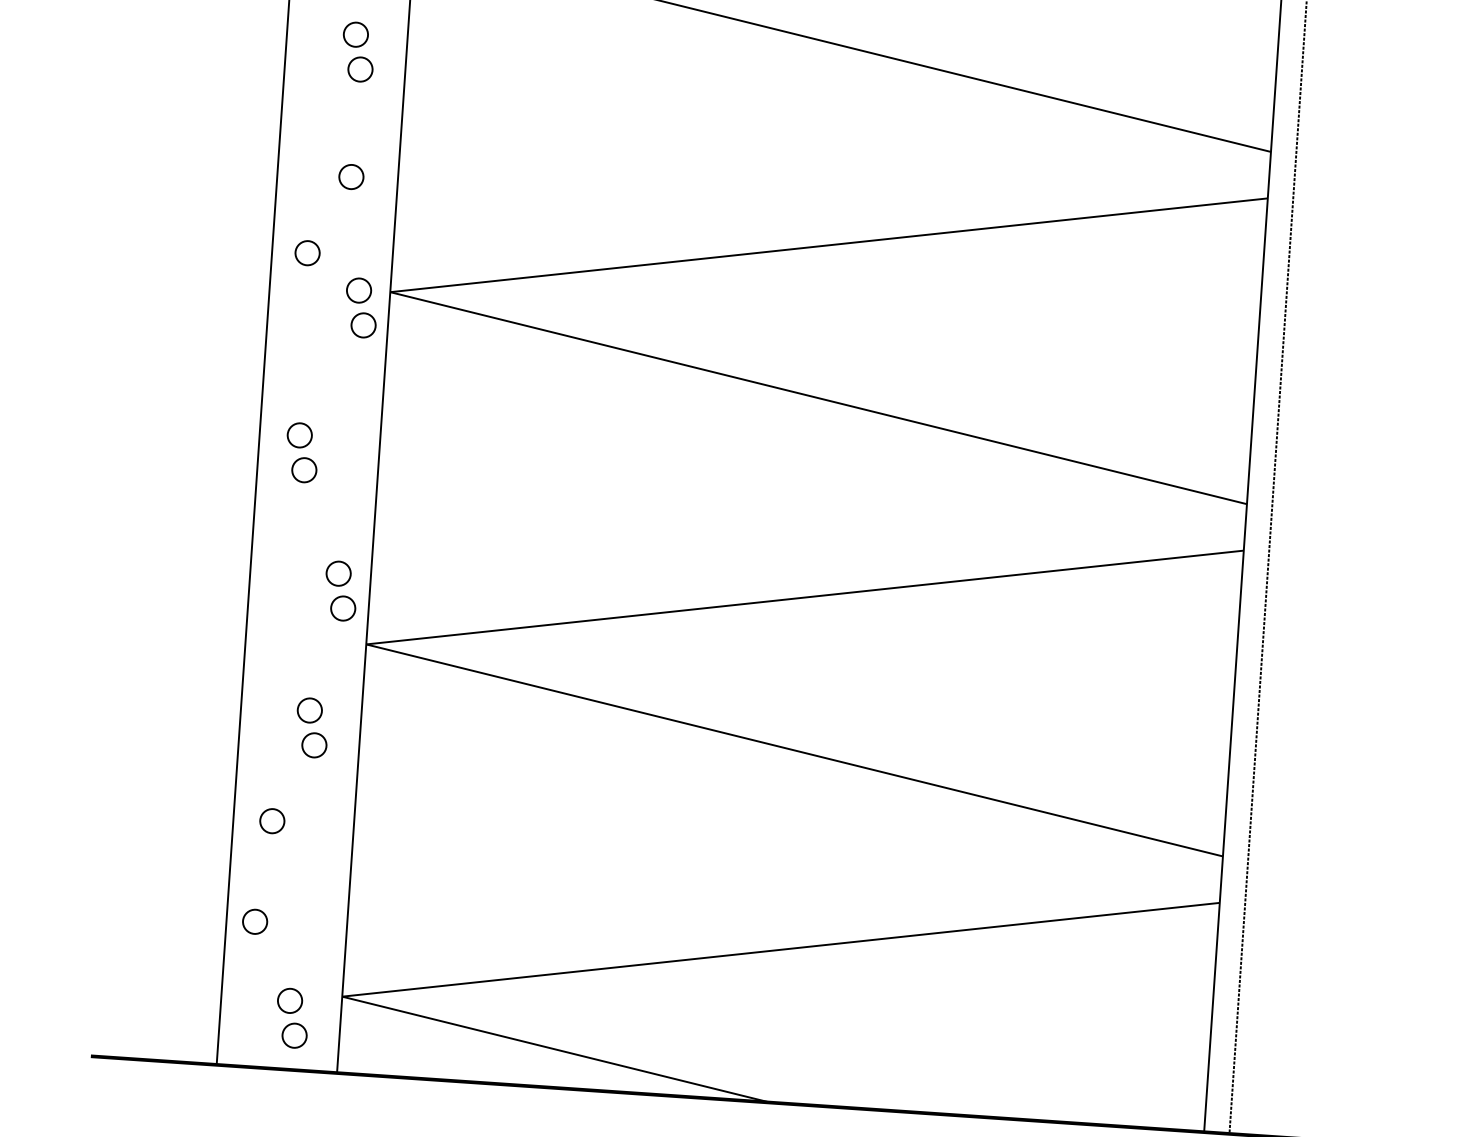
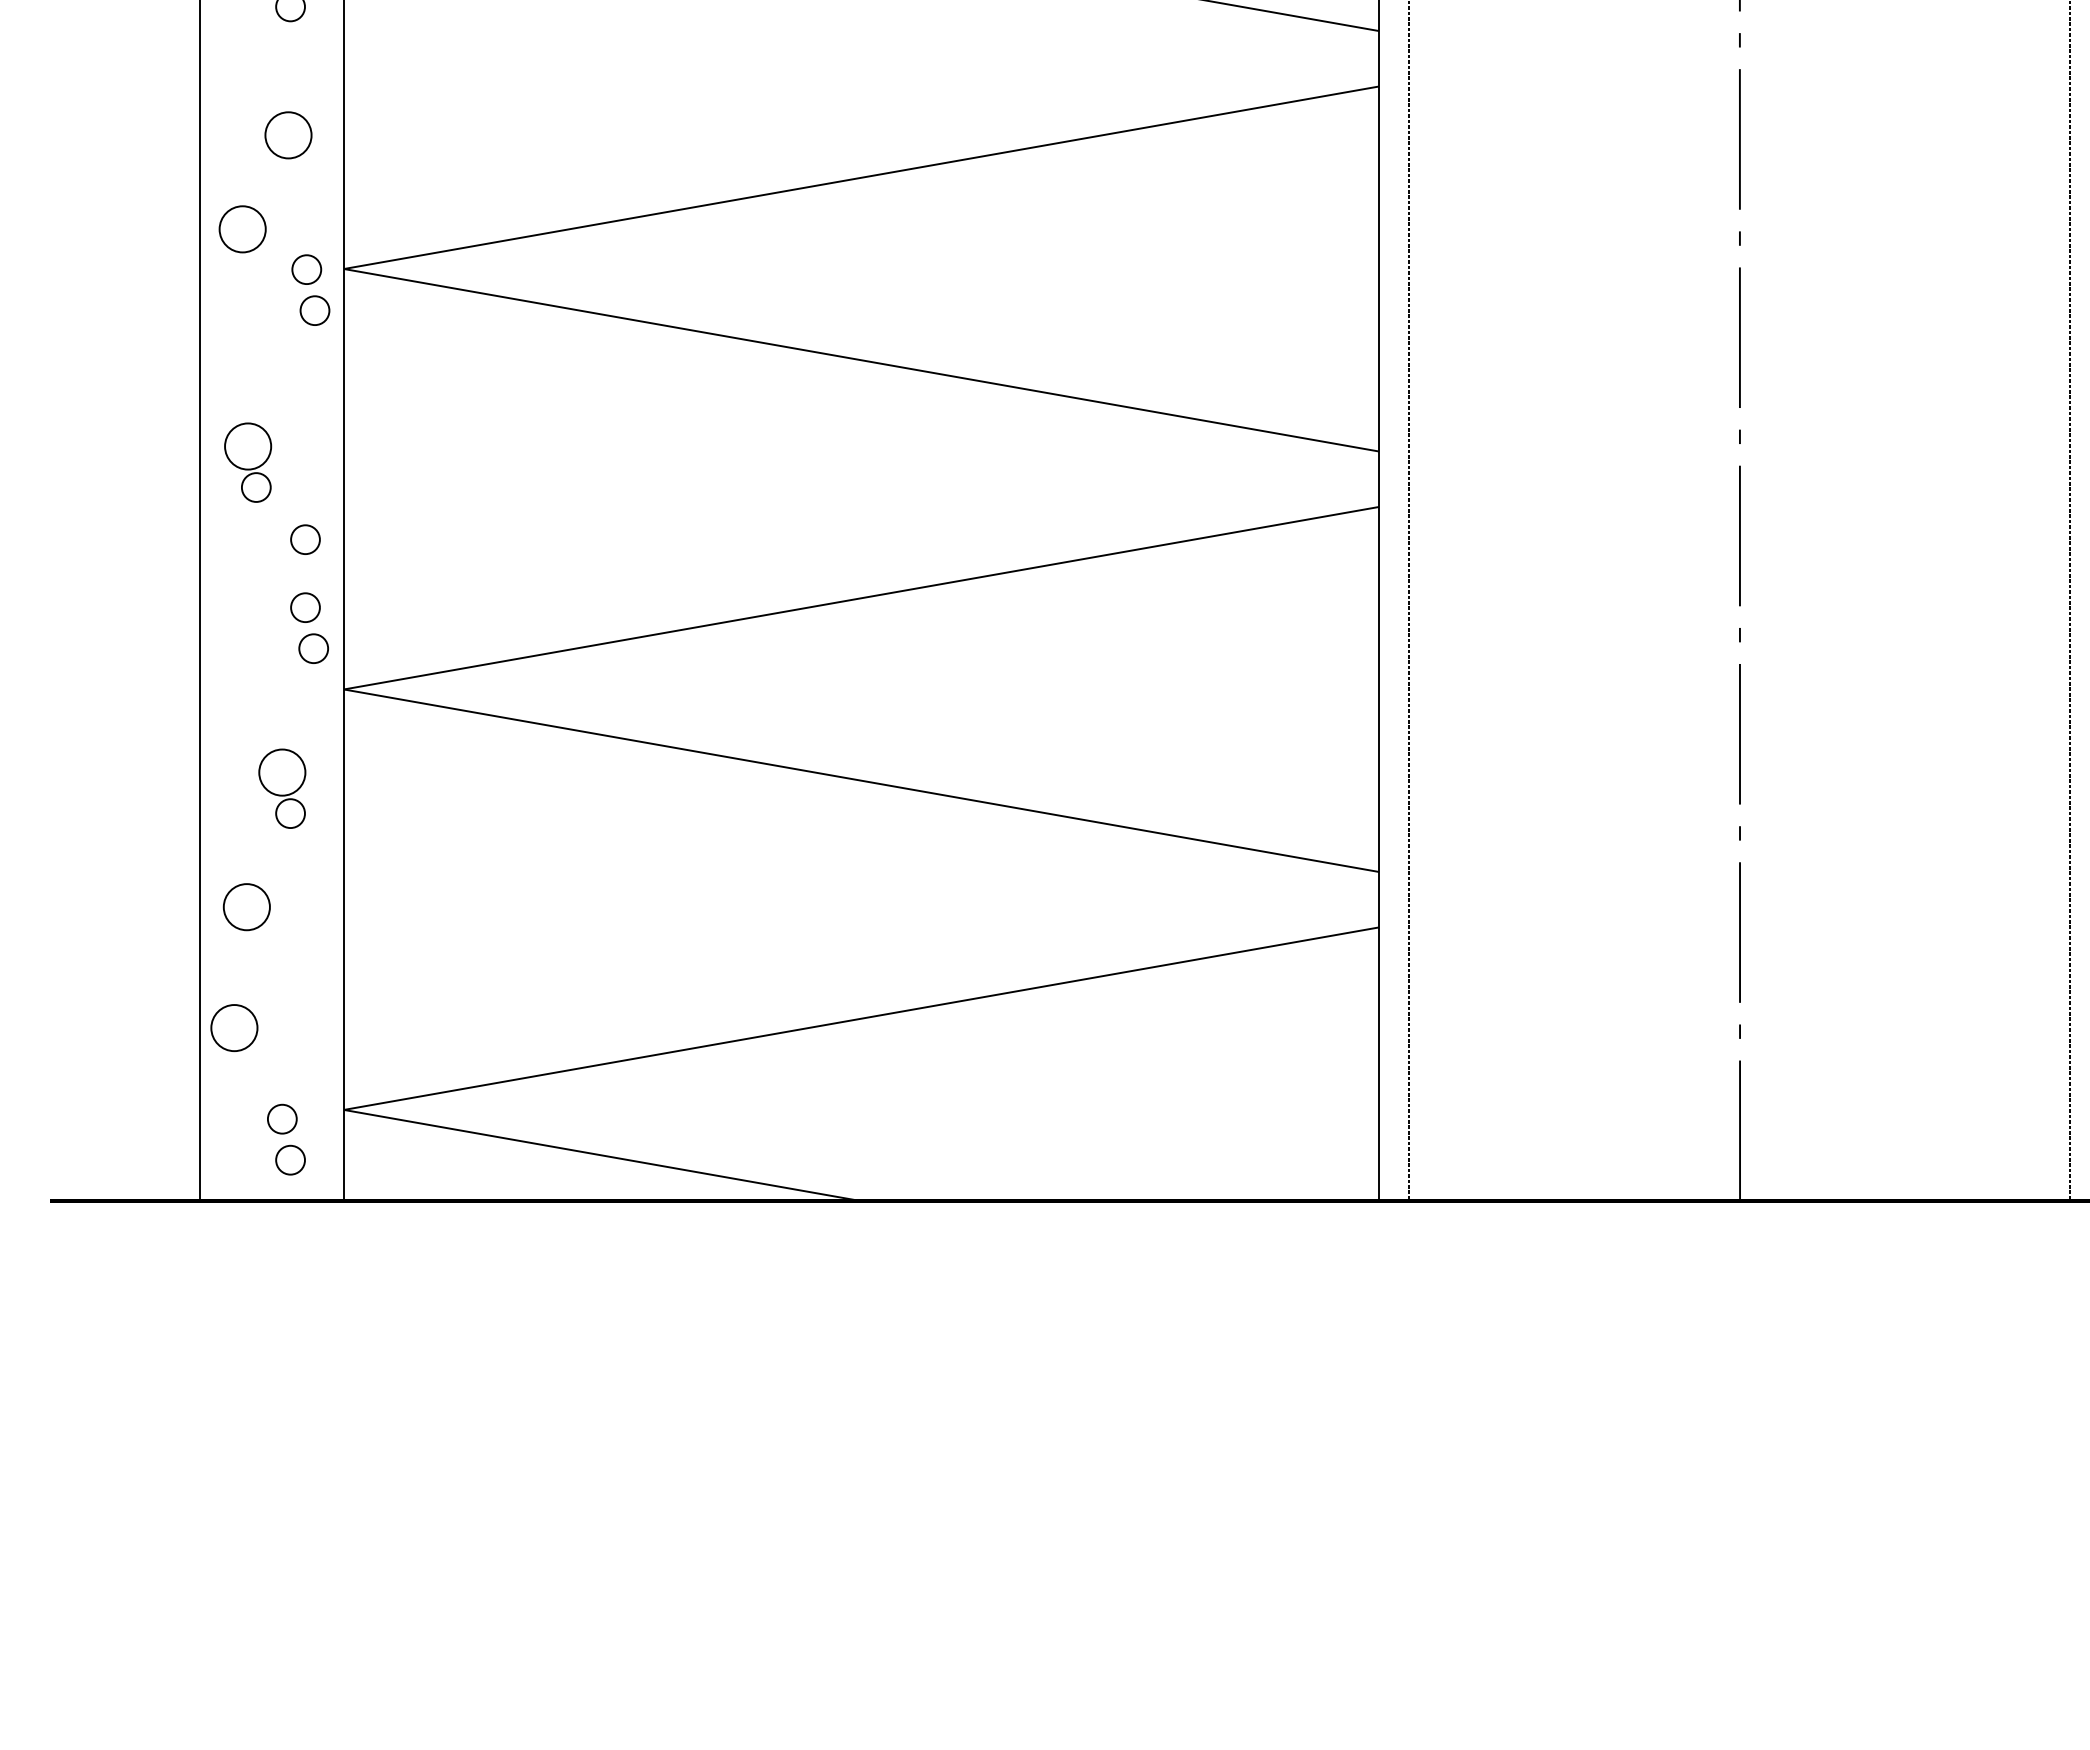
circle: (351, 176) -> (288, 134), size x1.6
circle: (307, 253) -> (242, 229), size x1.6
circle: (299, 435) -> (247, 446), size x1.6
circle: (342, 516) -> (305, 539), added
circle: (309, 710) -> (281, 772), size x1.6
circle: (272, 820) -> (246, 906), size x1.6
circle: (255, 921) -> (234, 1027), size x1.6

